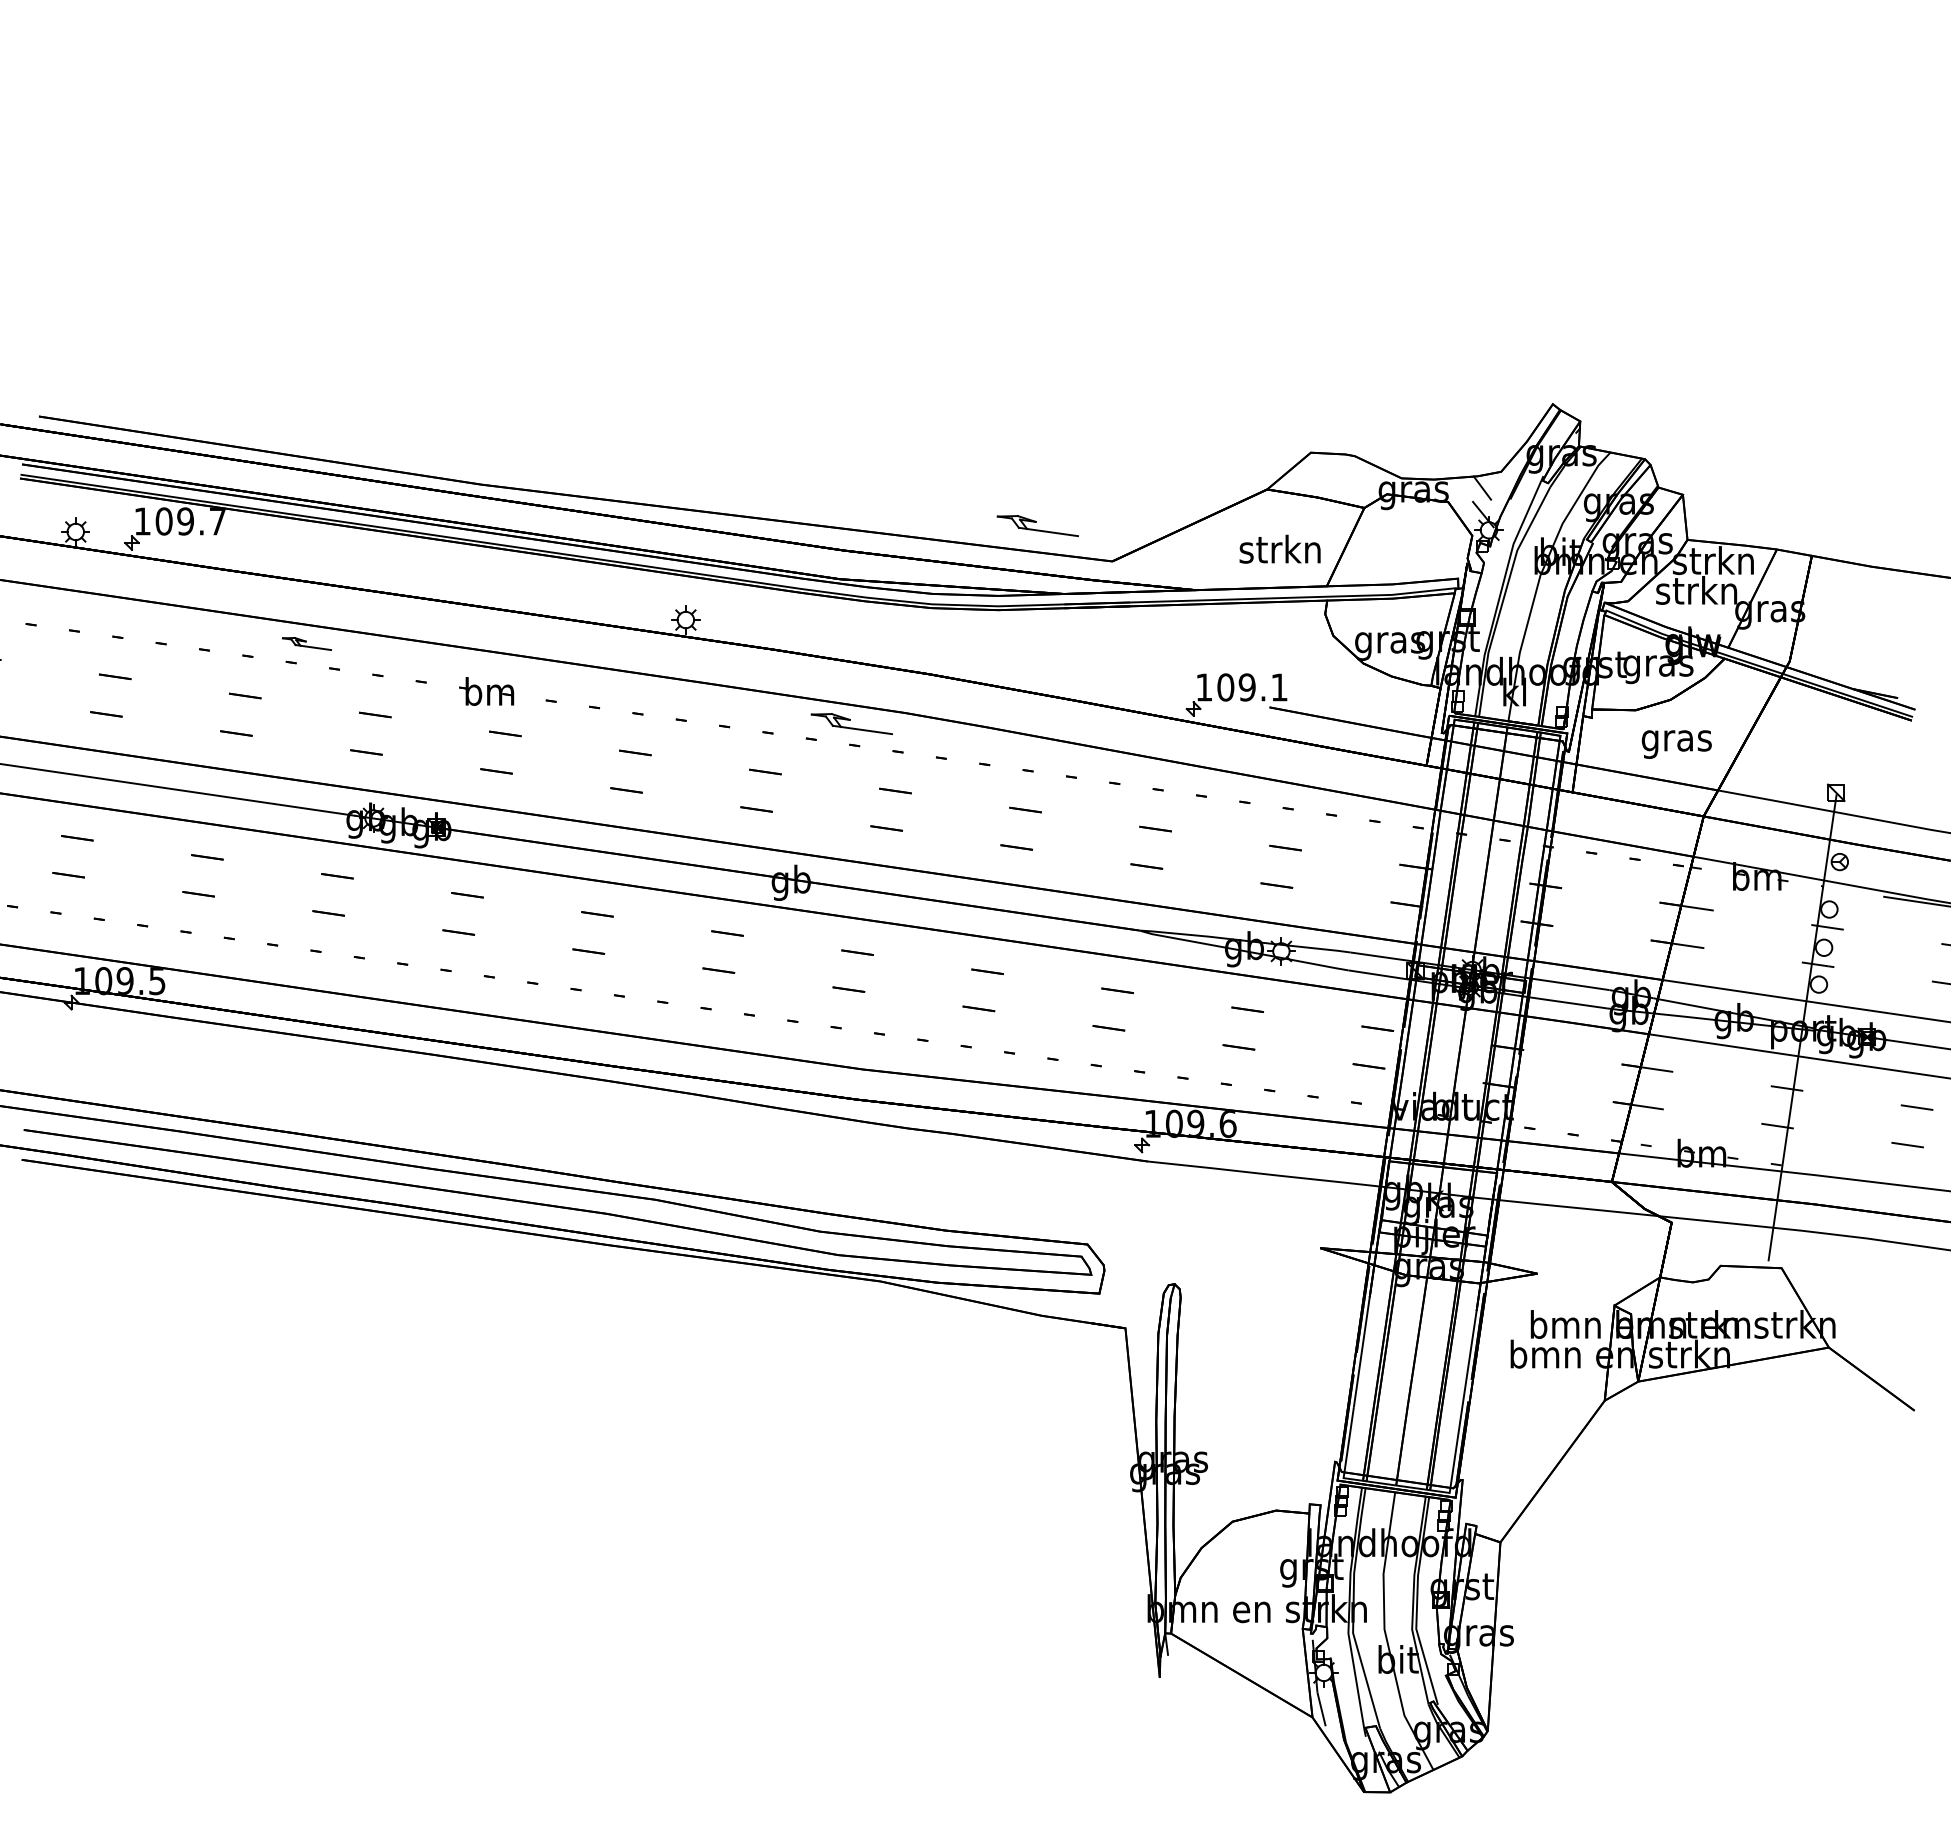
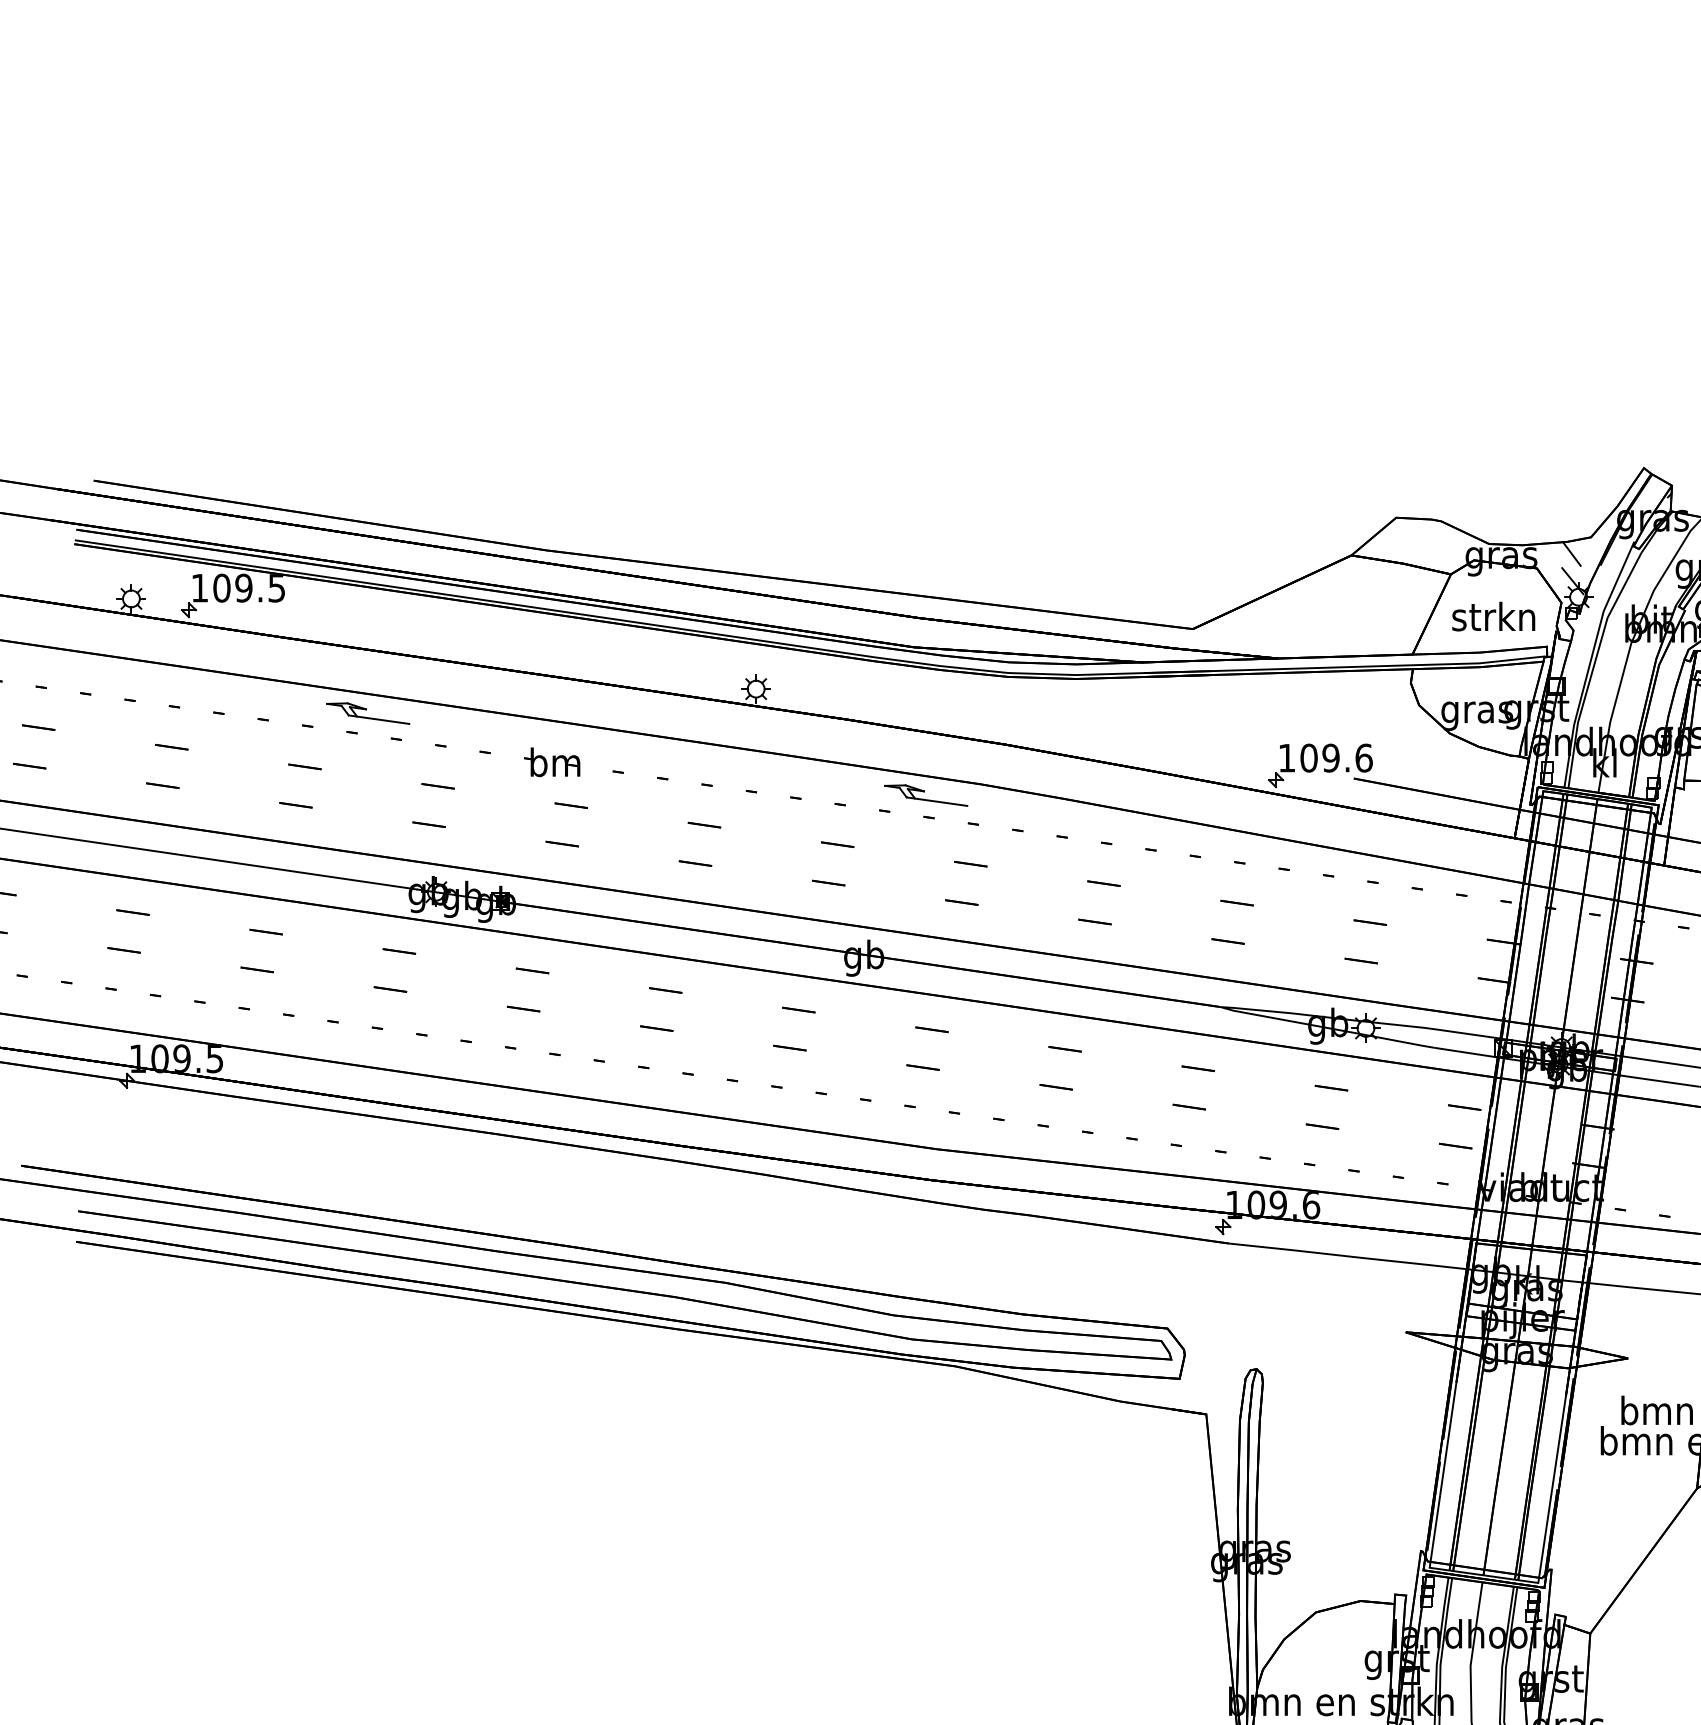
text: (217, 521) -> (276, 588), 109.7 -> 109.5
part: (1037, 526) -> (1116, 593), removed
text: (1279, 548) -> (1493, 615), moved
part: (306, 643) -> (367, 713), size x1.67
text: (1279, 687) -> (1364, 758), 109.1 -> 109.6

